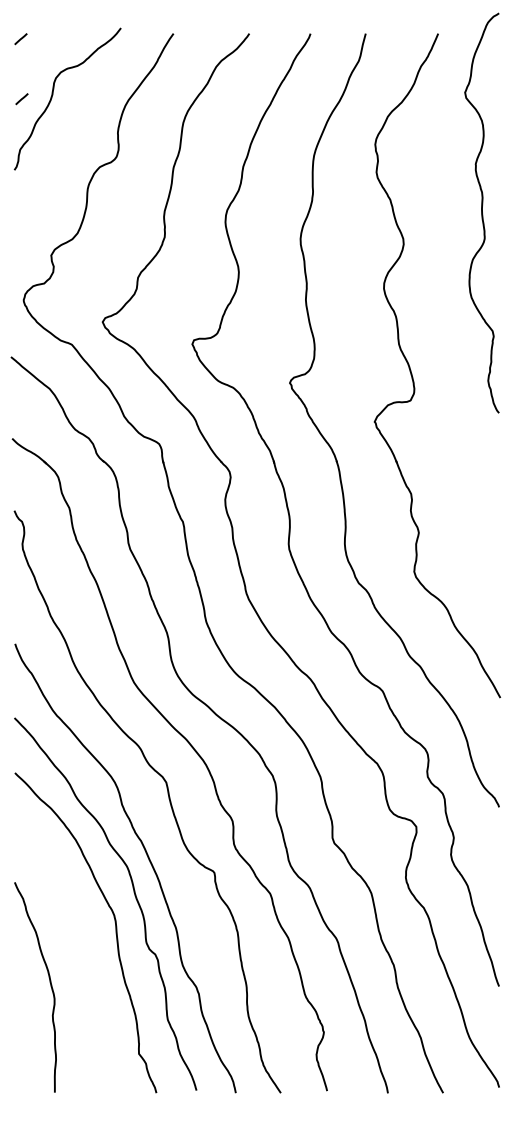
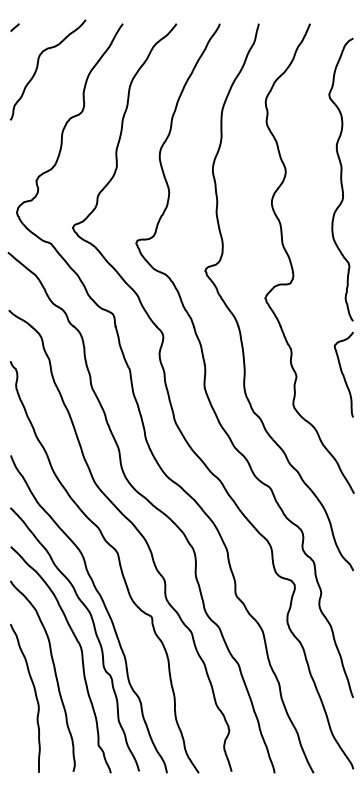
line: (21, 99) -> (15, 70), removed
curve: (481, 212) -> (340, 179), moved
curve: (485, 529) -> (343, 374), added
curve: (77, 954) -> (55, 675), added

